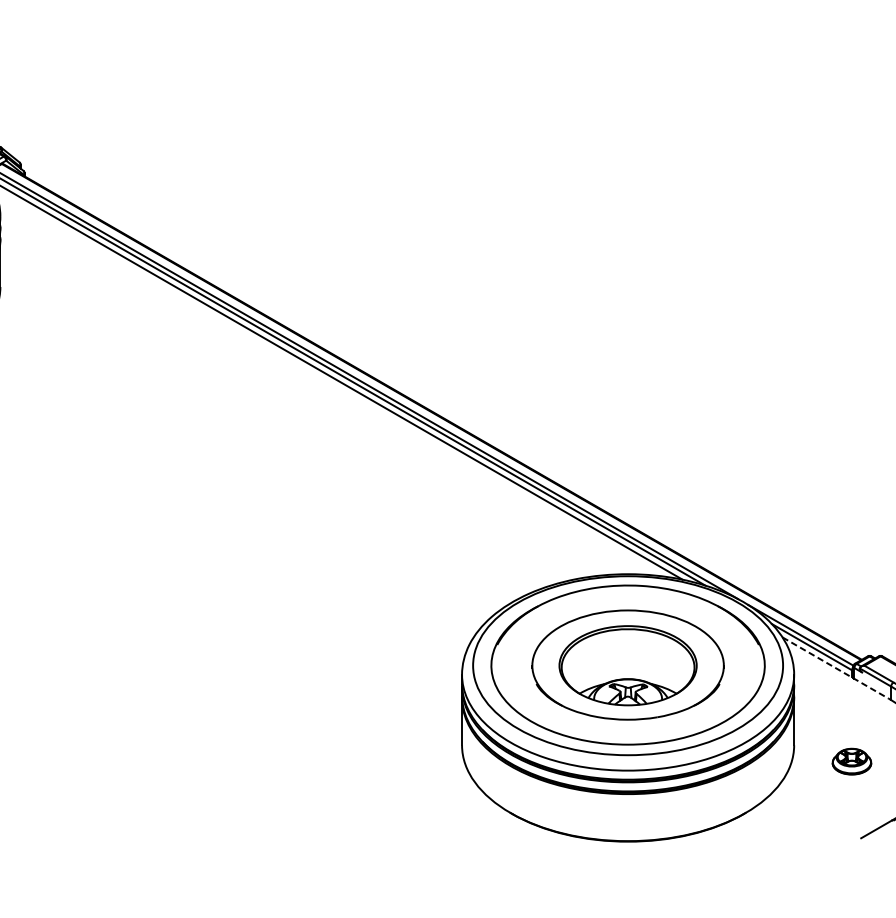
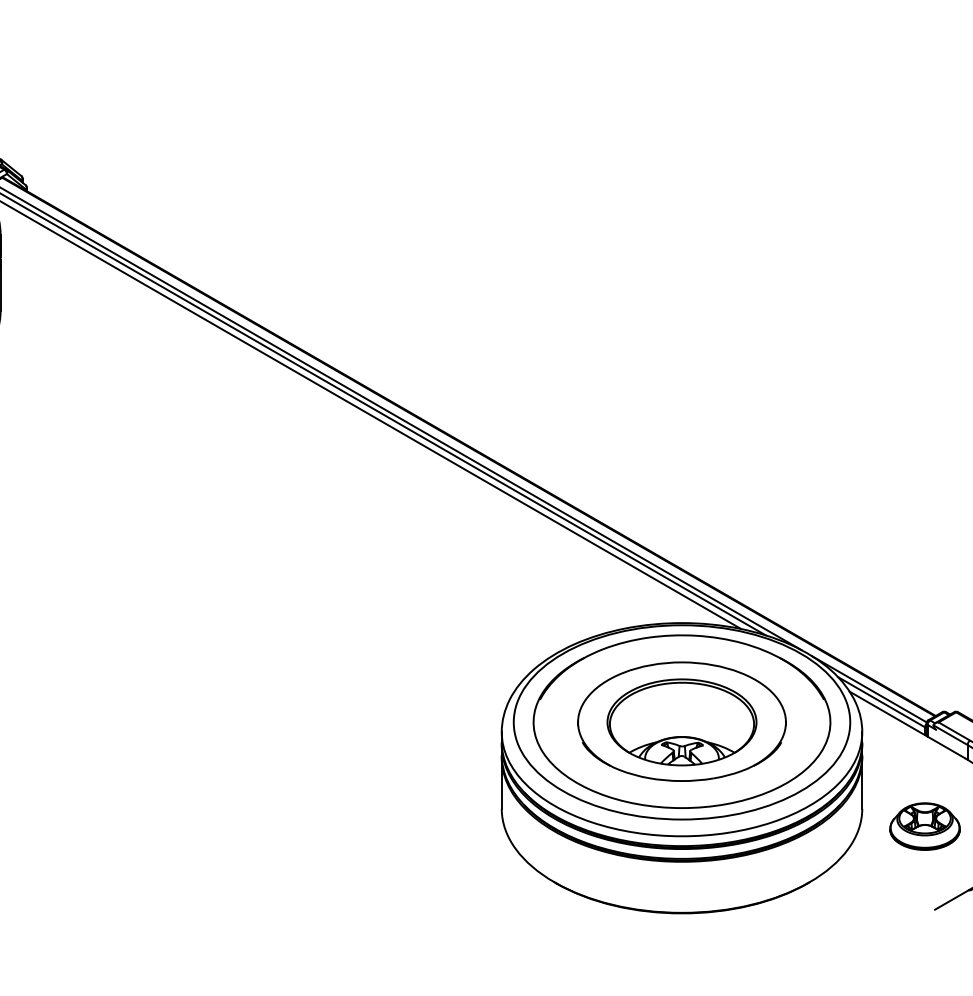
line: (835, 667) -> (907, 724), dashed -> solid
part: (851, 761) -> (924, 826), size x1.67

